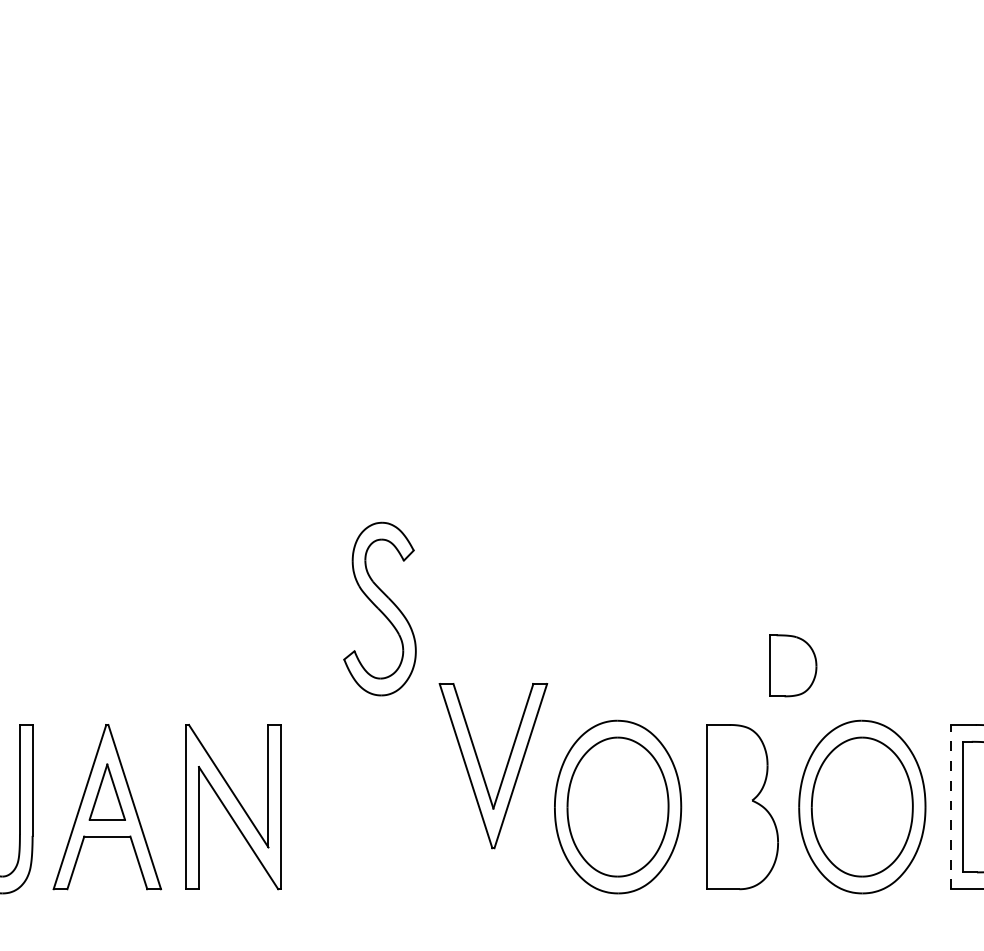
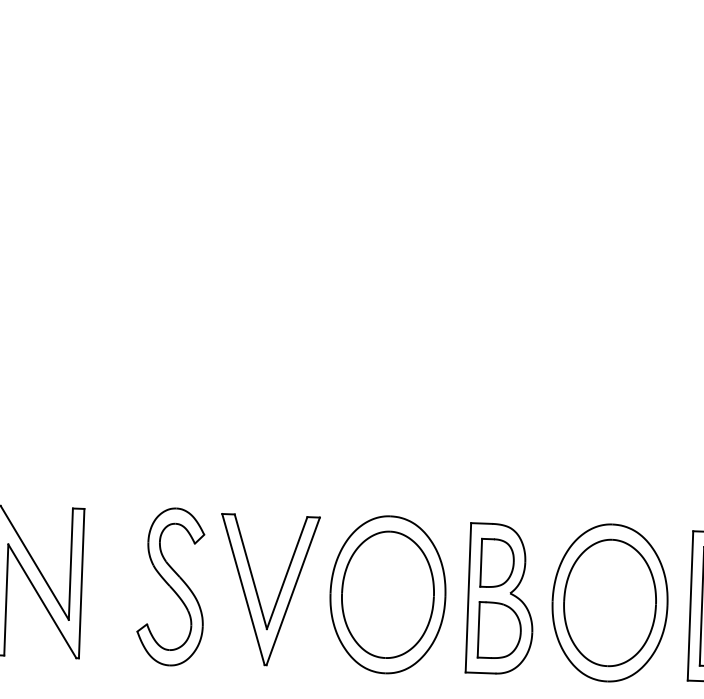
part: (379, 608) -> (171, 586), moved
part: (793, 665) -> (499, 630), moved
part: (736, 768) -> (496, 563), added
part: (482, 770) -> (258, 594), moved
line: (950, 806) -> (690, 605), dashed -> solid

